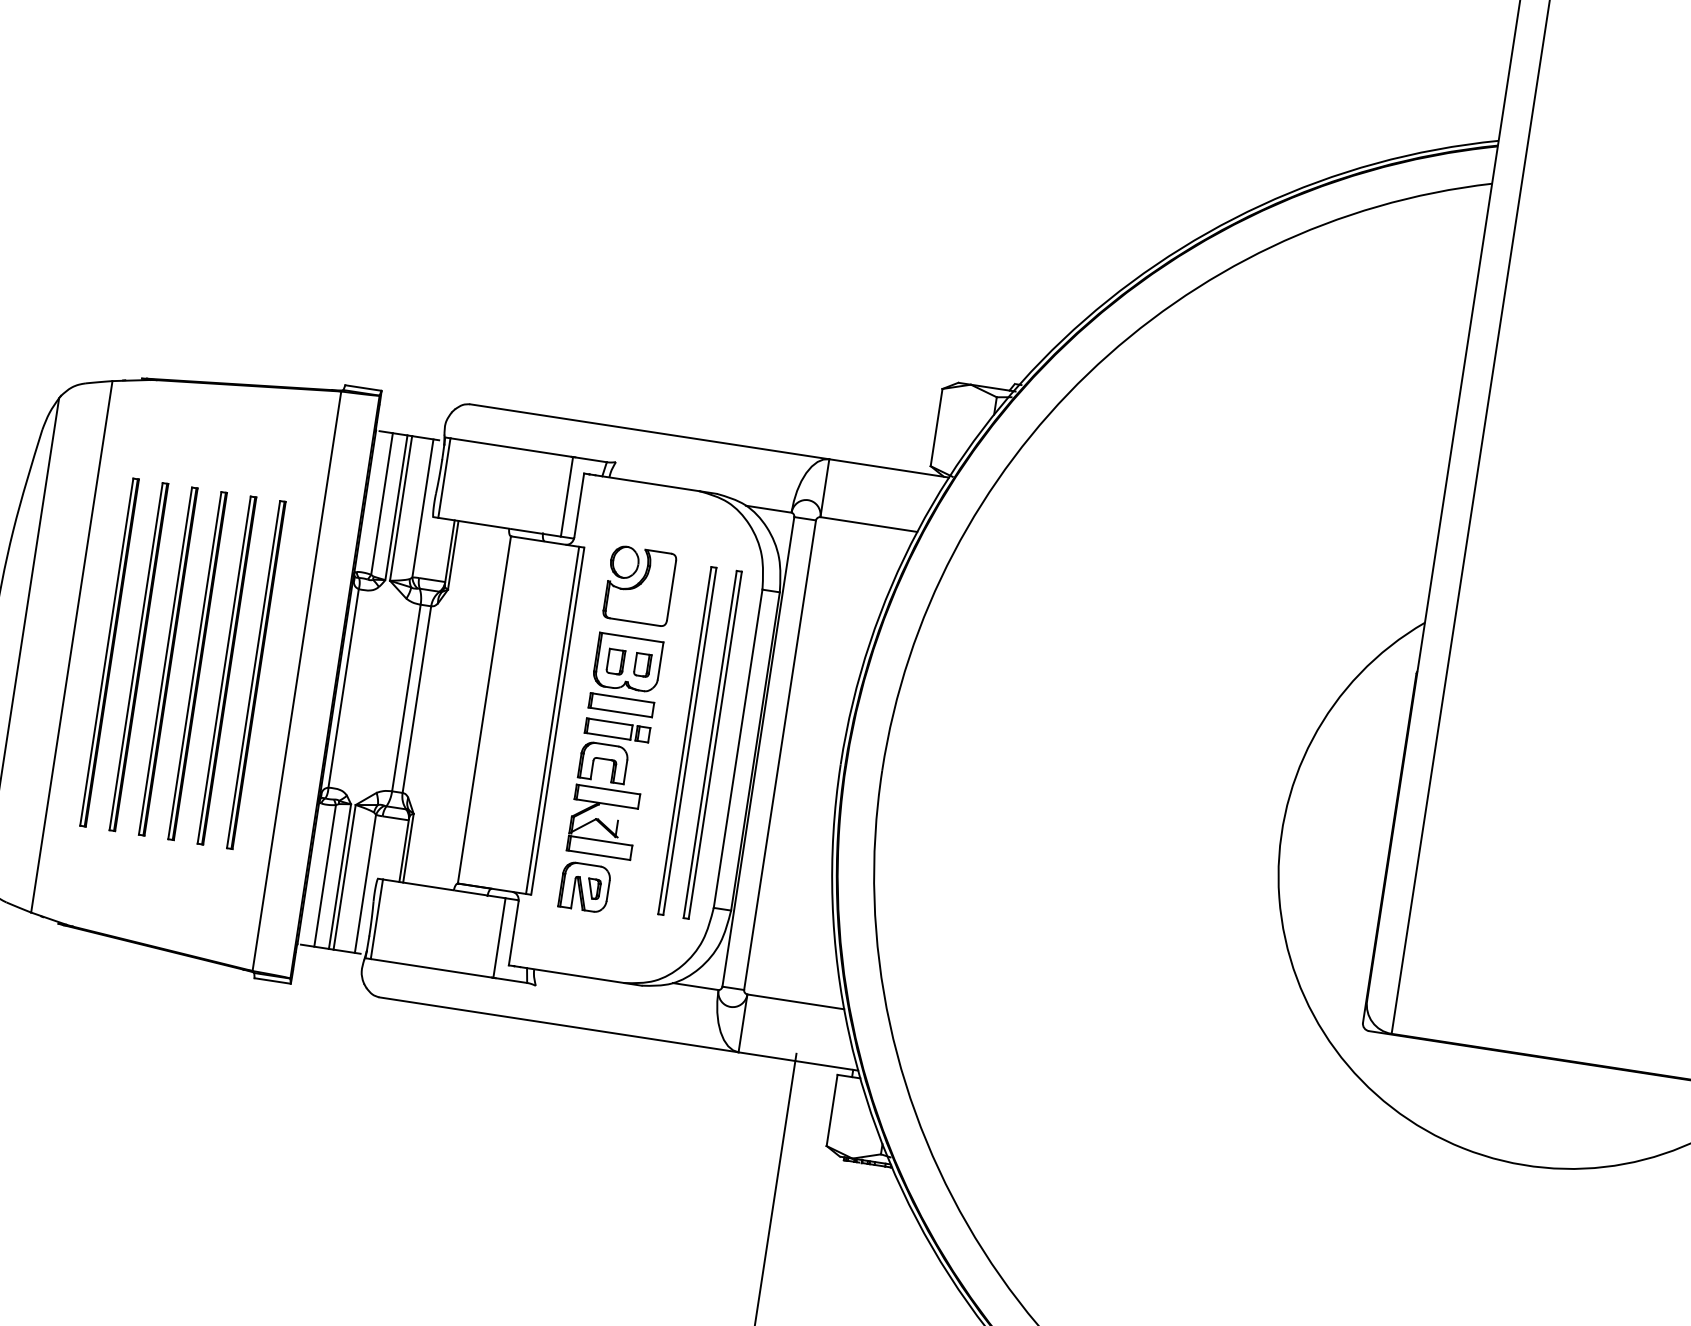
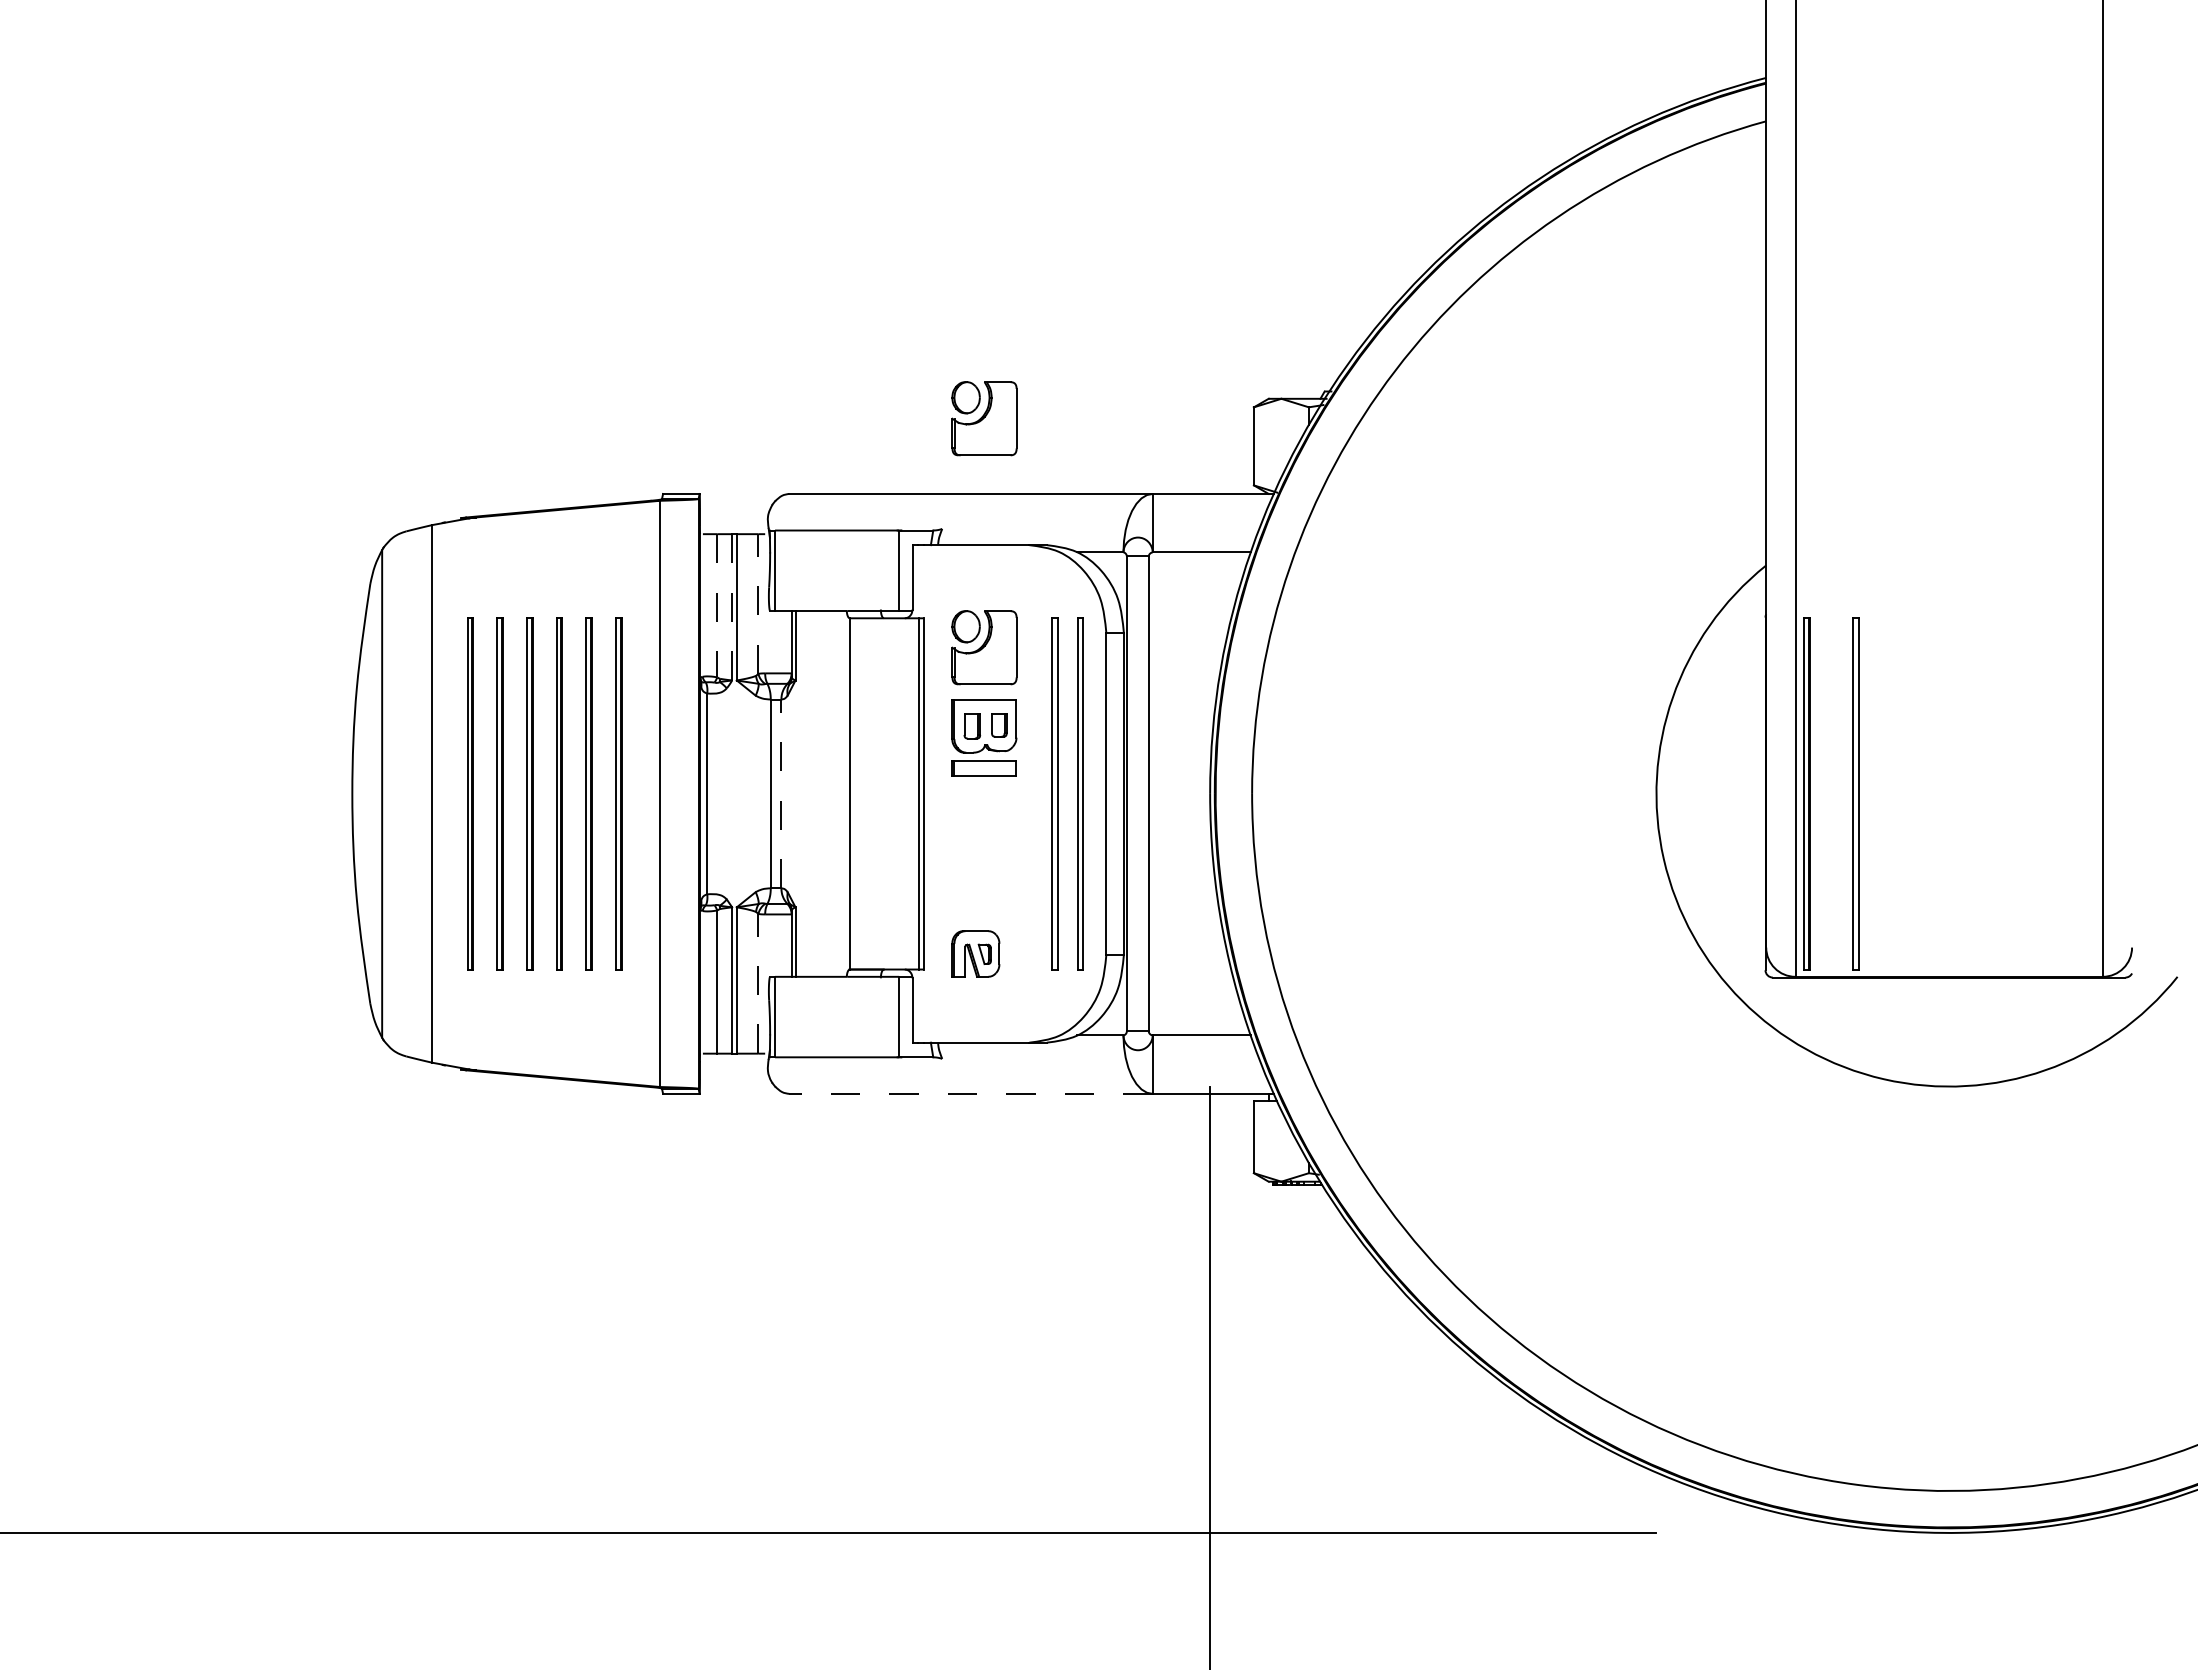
part: (674, 359) -> (984, 418), added
line: (382, 503) -> (717, 605), solid -> dashed
line: (396, 506) -> (732, 606), solid -> dashed
line: (422, 508) -> (758, 604), solid -> dashed
line: (417, 699) -> (781, 793), solid -> dashed
part: (607, 789) -> (983, 853), removed
part: (1430, 854) -> (1806, 793), added
part: (1478, 861) -> (1855, 793), added
line: (365, 883) -> (758, 983), solid -> dashed
line: (559, 1024) -> (971, 1093), solid -> dashed

